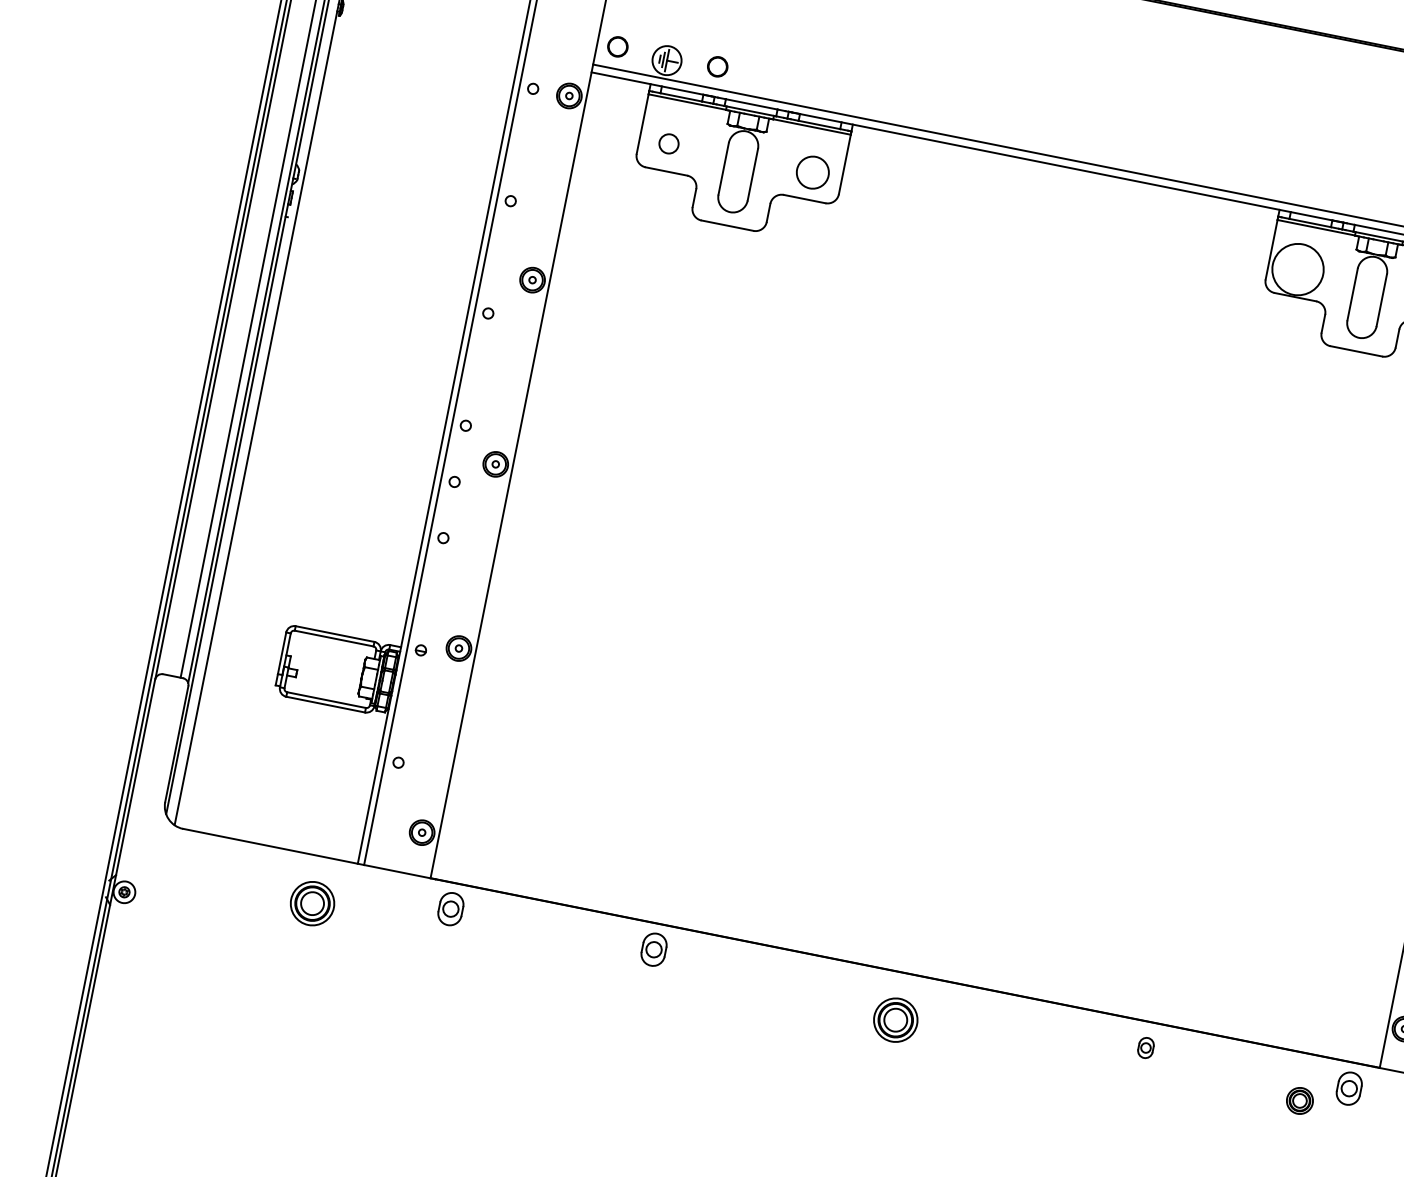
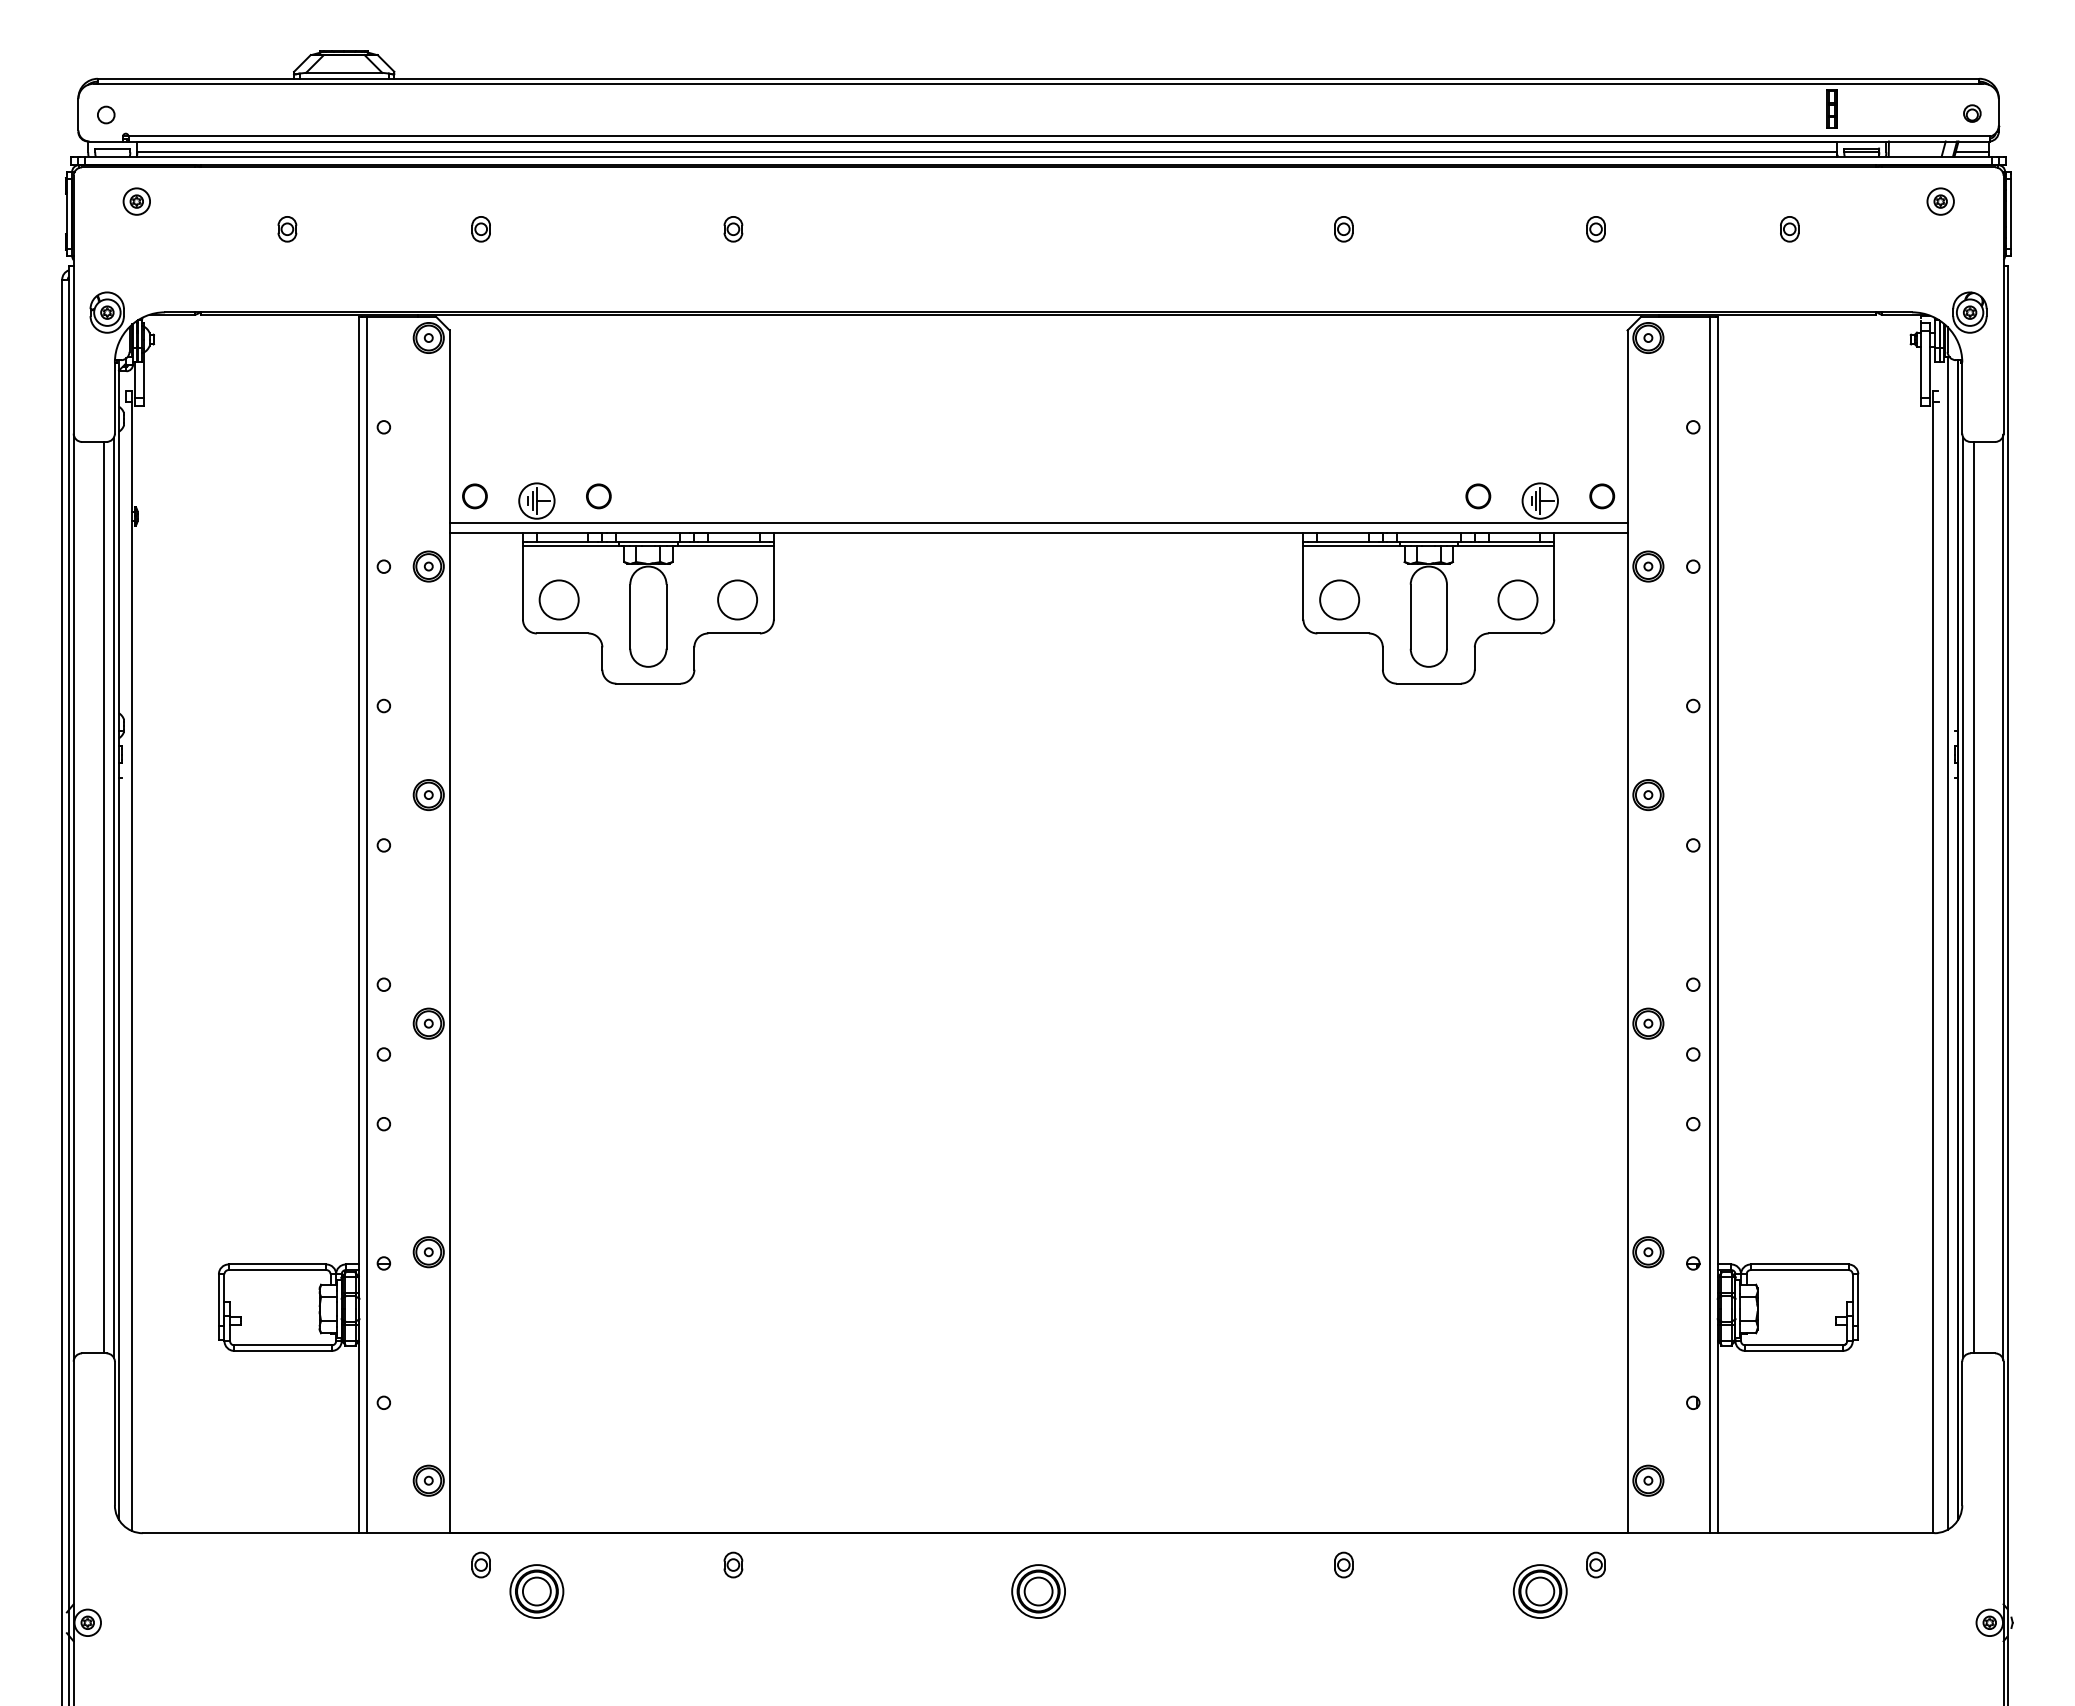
circle: (668, 143) -> (558, 599), size x1.67
circle: (1297, 269) -> (1339, 599), size x0.62
part: (312, 903) -> (536, 1591), moved
part: (450, 908) -> (480, 1564), size x0.62
part: (654, 949) -> (733, 1564), size x0.62
part: (1348, 1088) -> (1595, 1564), size x0.62
part: (1299, 1100) -> (1539, 1591), size x1.67

